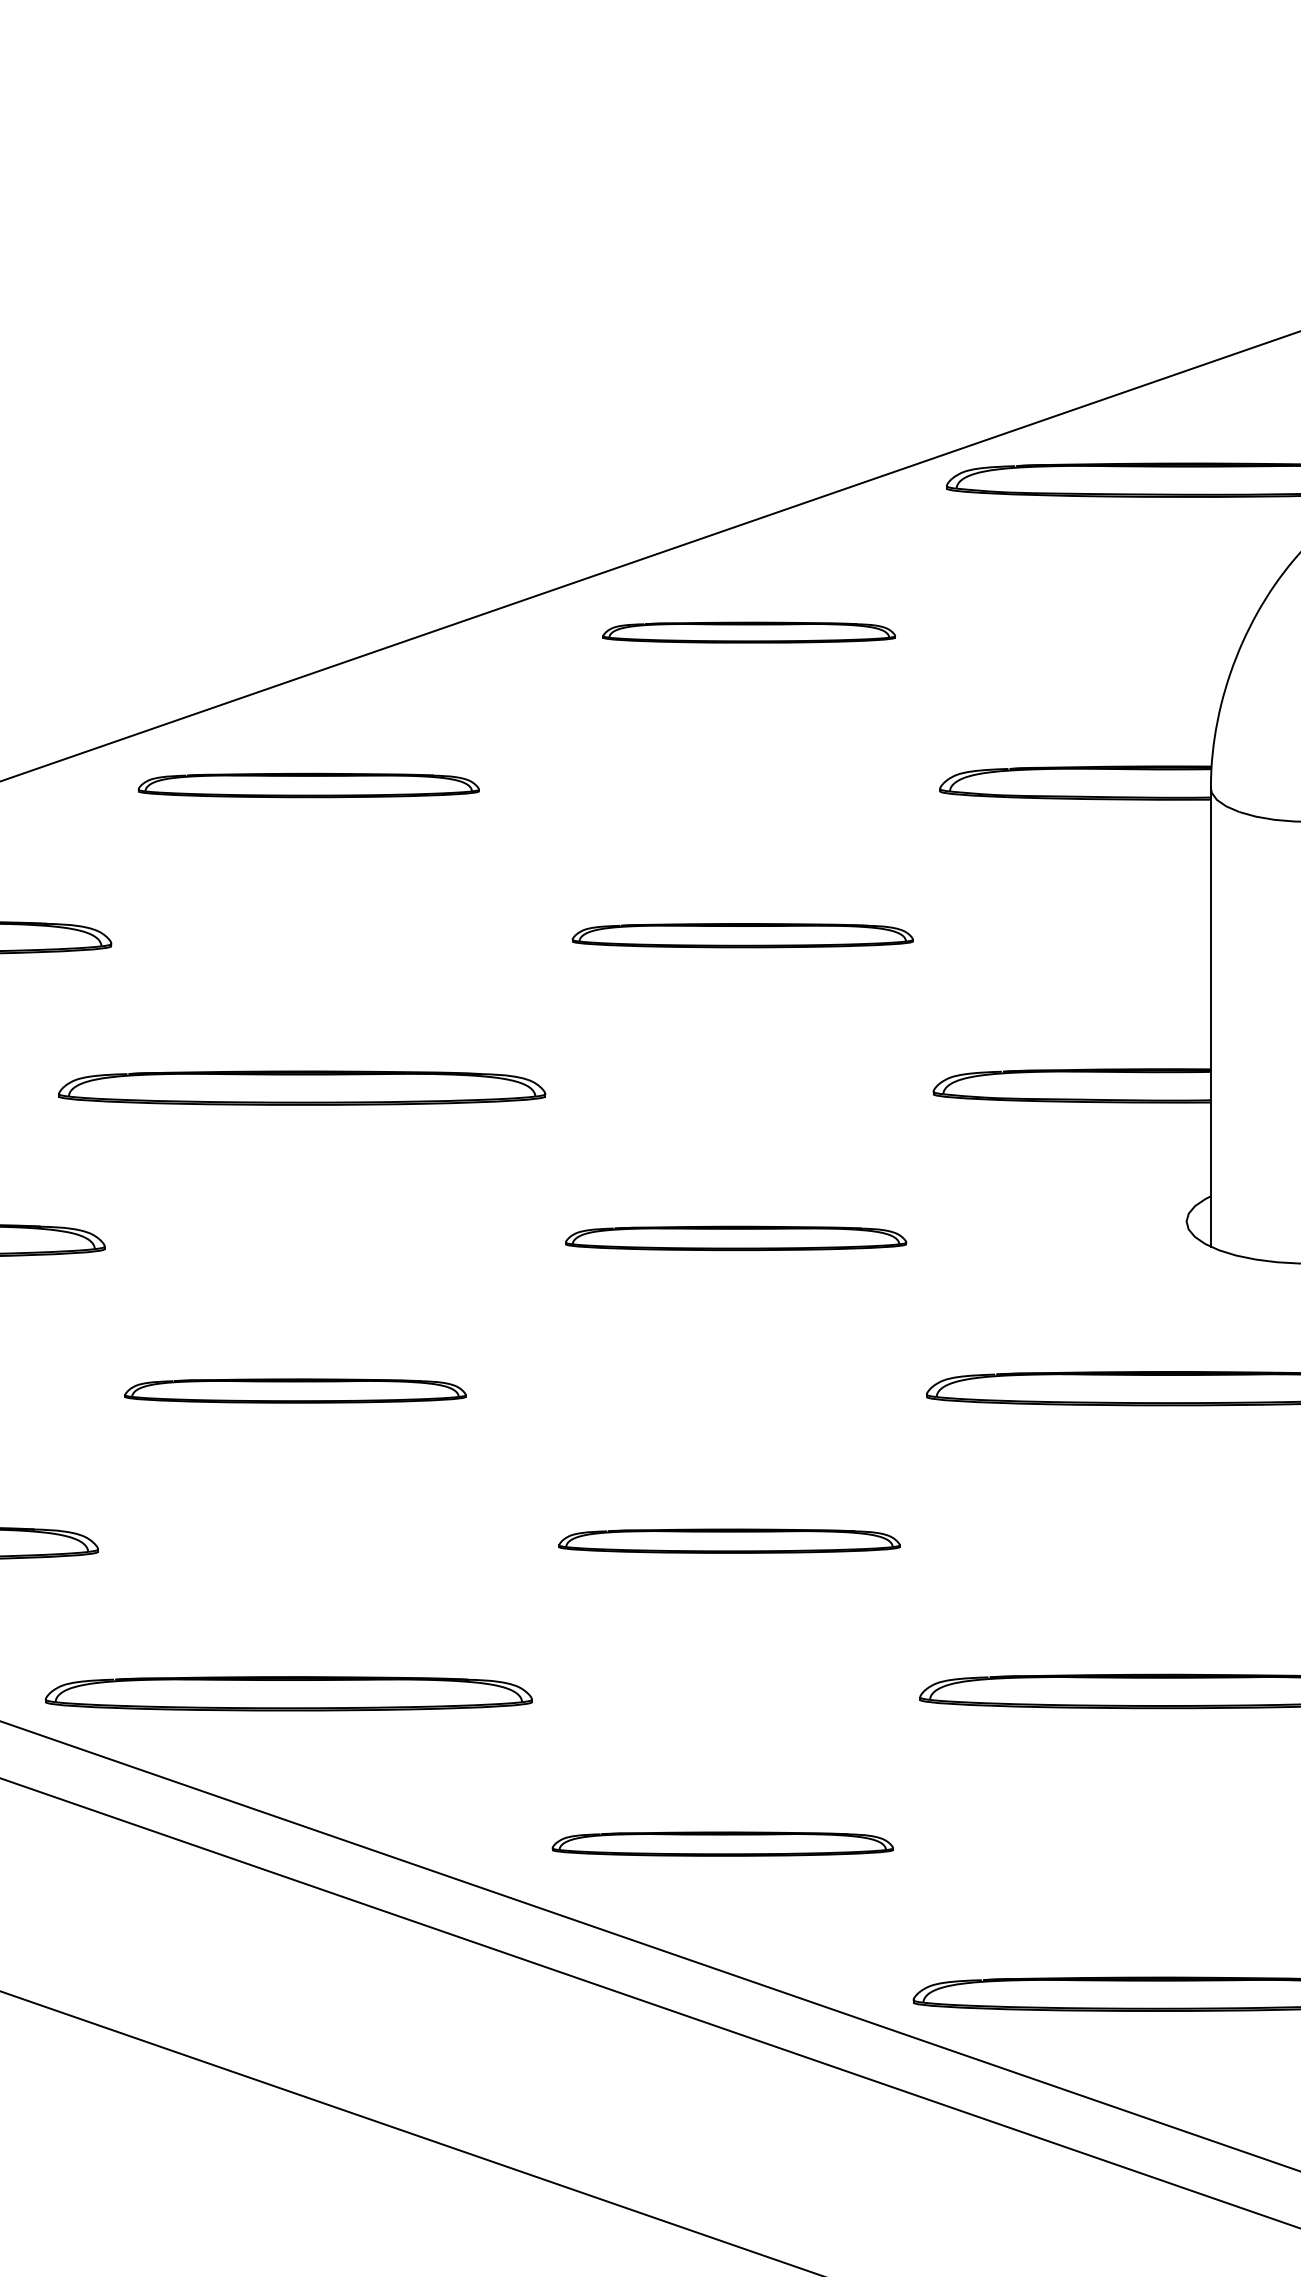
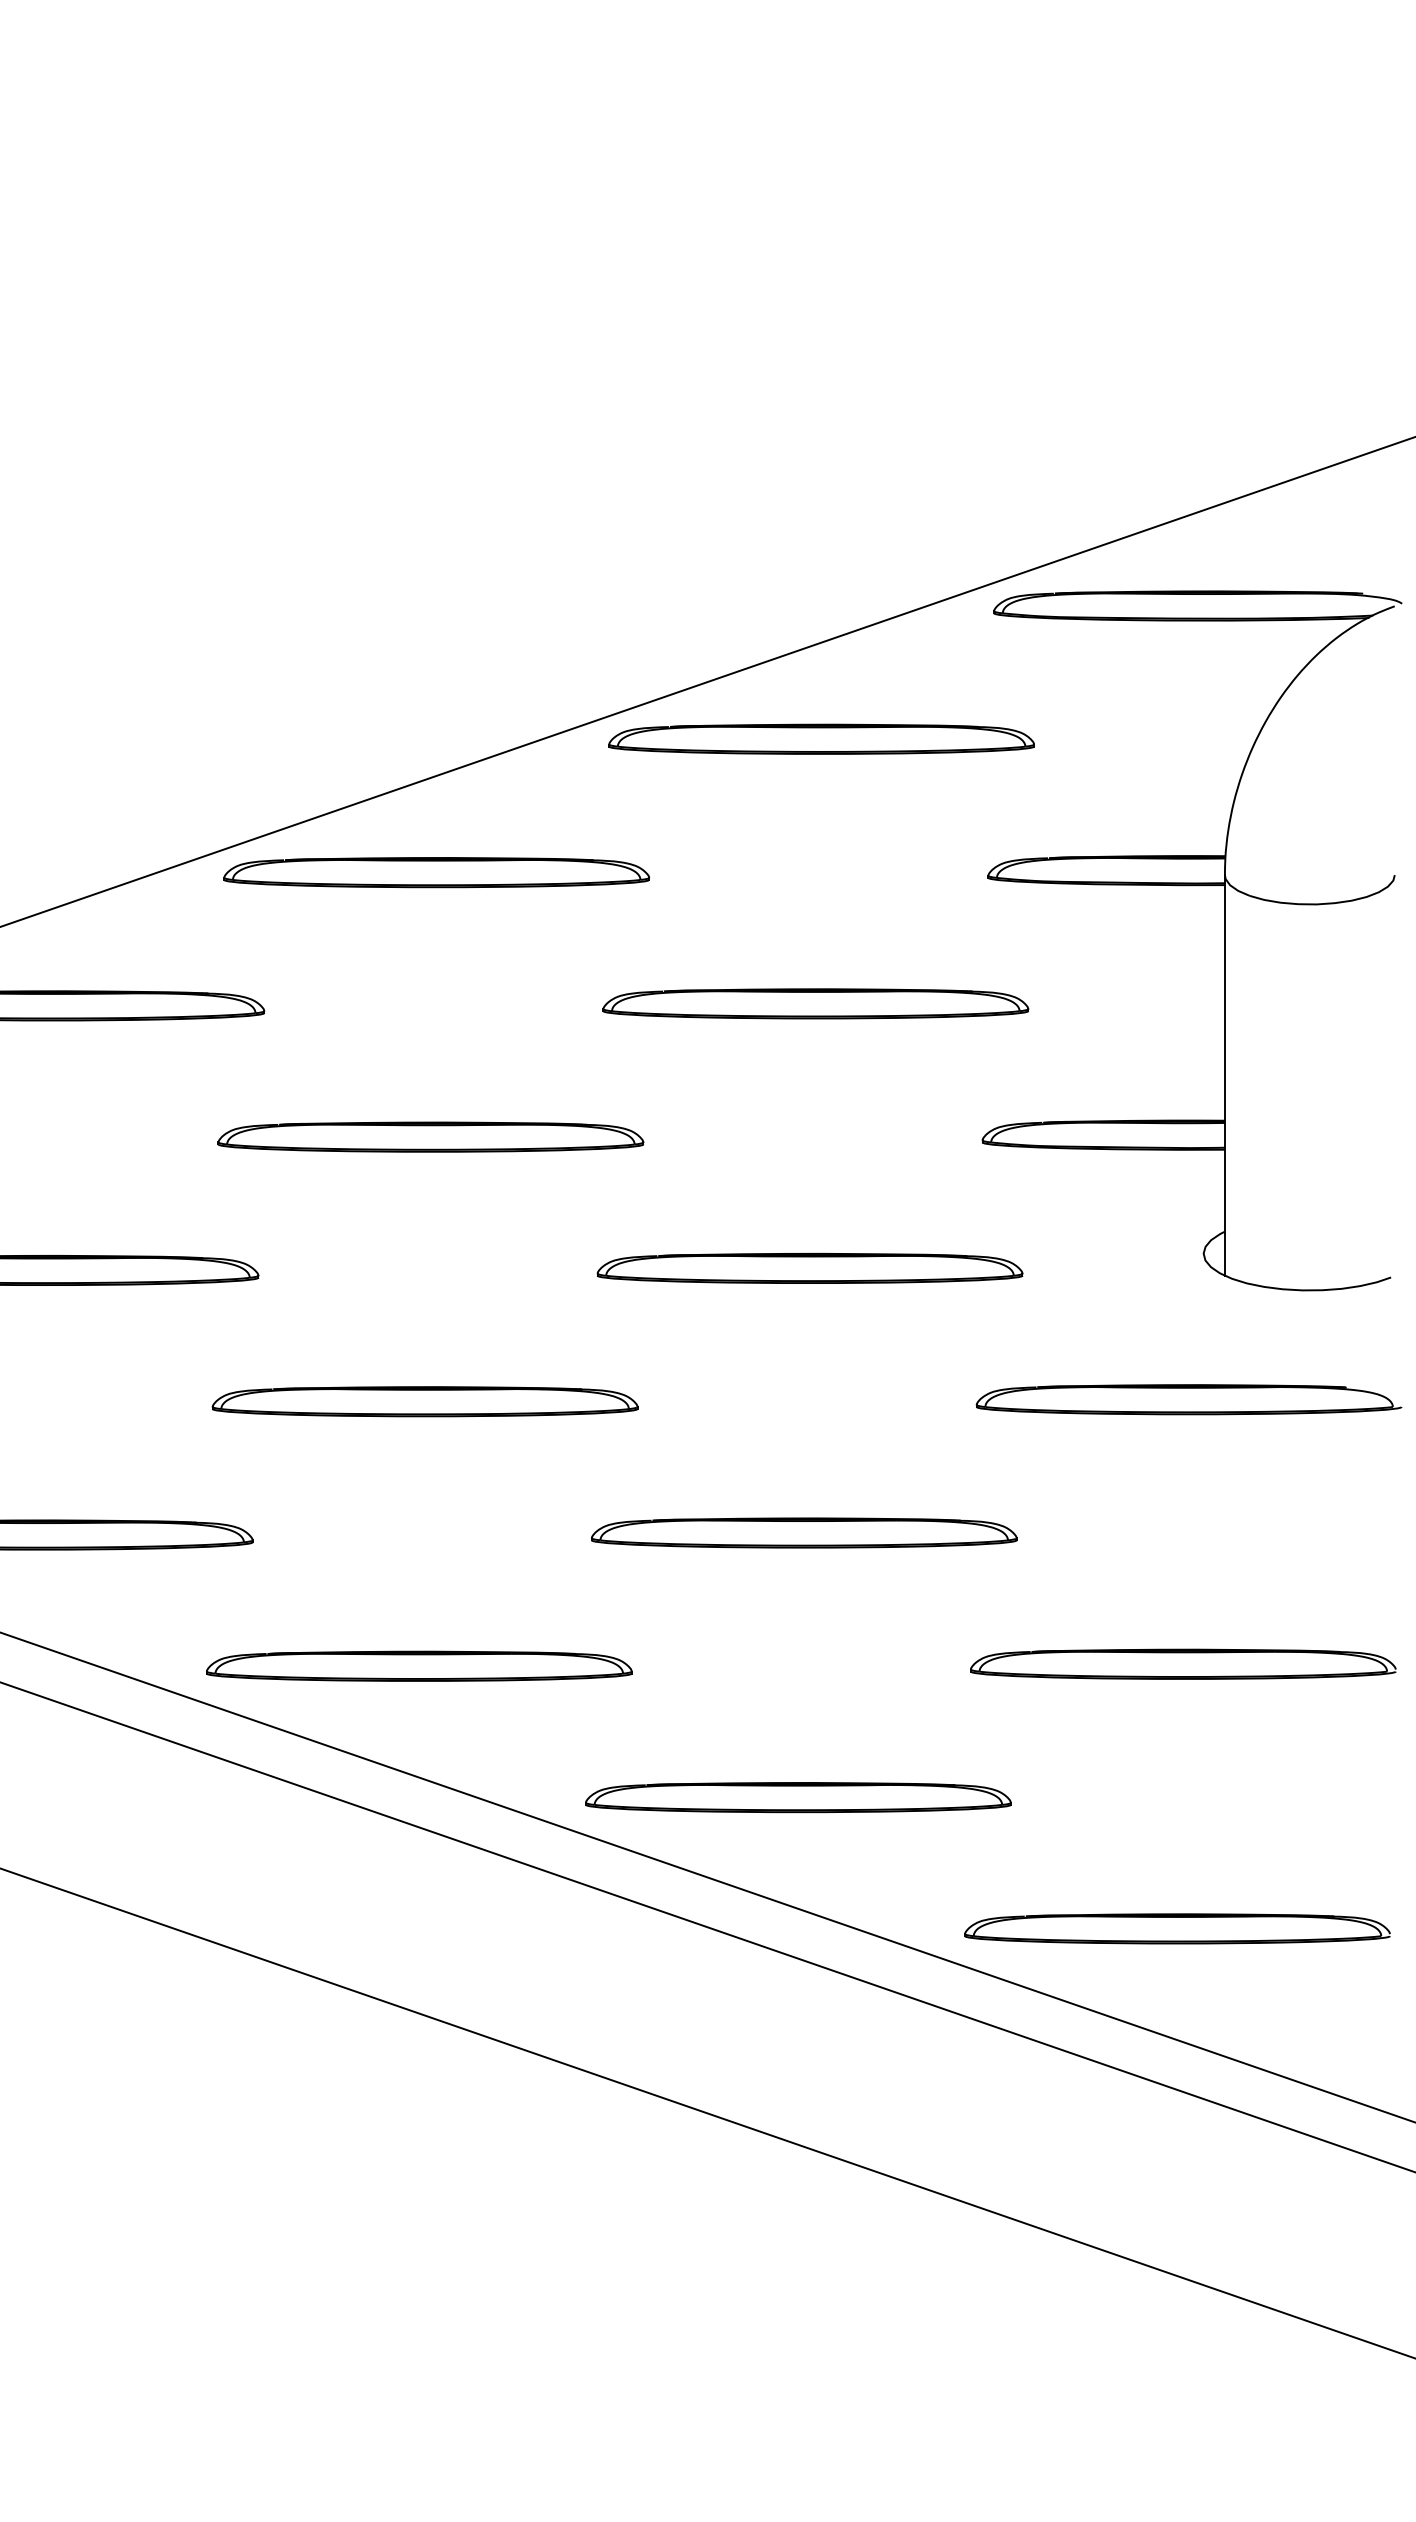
part: (749, 631) -> (821, 738), size x1.67
part: (308, 785) -> (436, 872), size x1.43
part: (742, 935) -> (815, 1003), size x1.43
part: (735, 1238) -> (809, 1268), size x1.43
part: (294, 1390) -> (424, 1401), size x1.43
part: (729, 1540) -> (804, 1532), size x1.43
part: (722, 1843) -> (798, 1797), size x1.43

